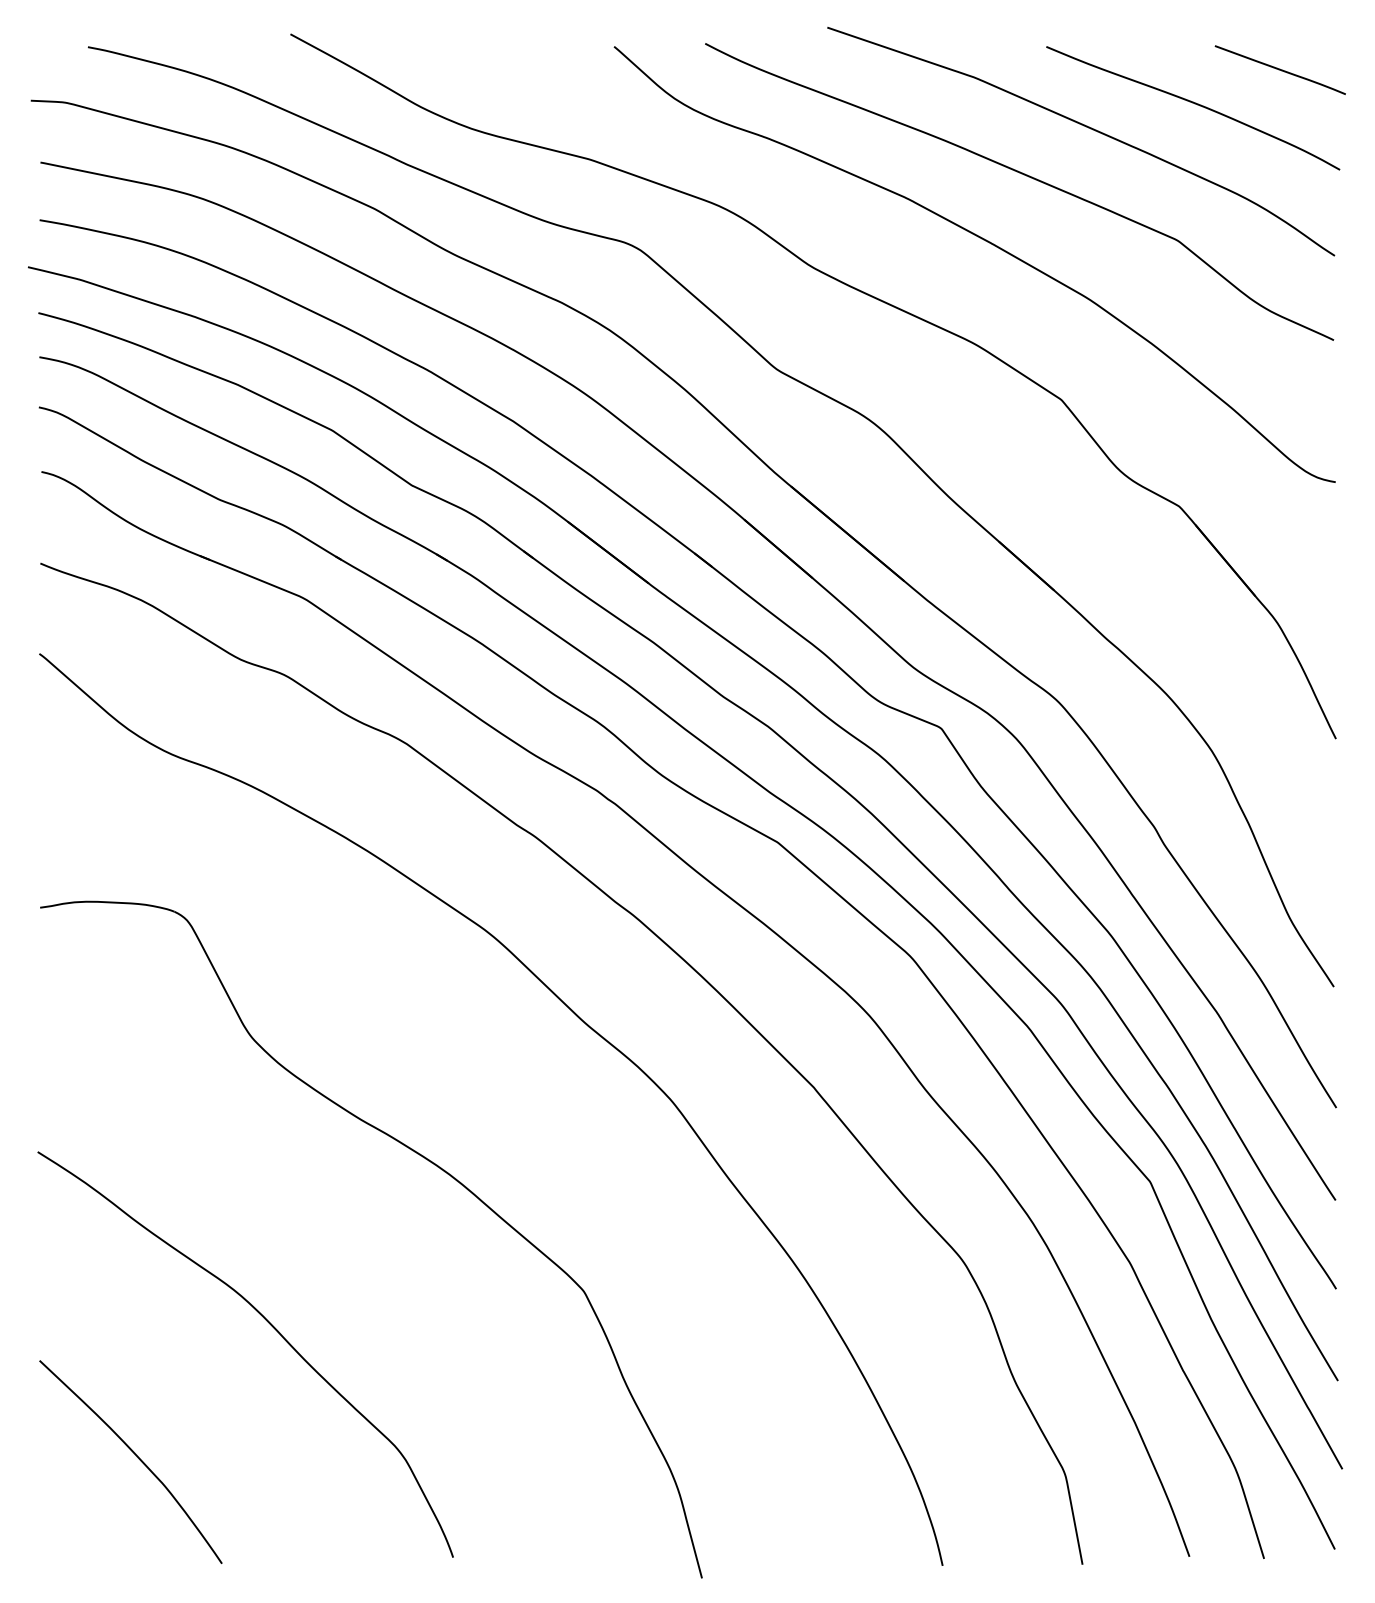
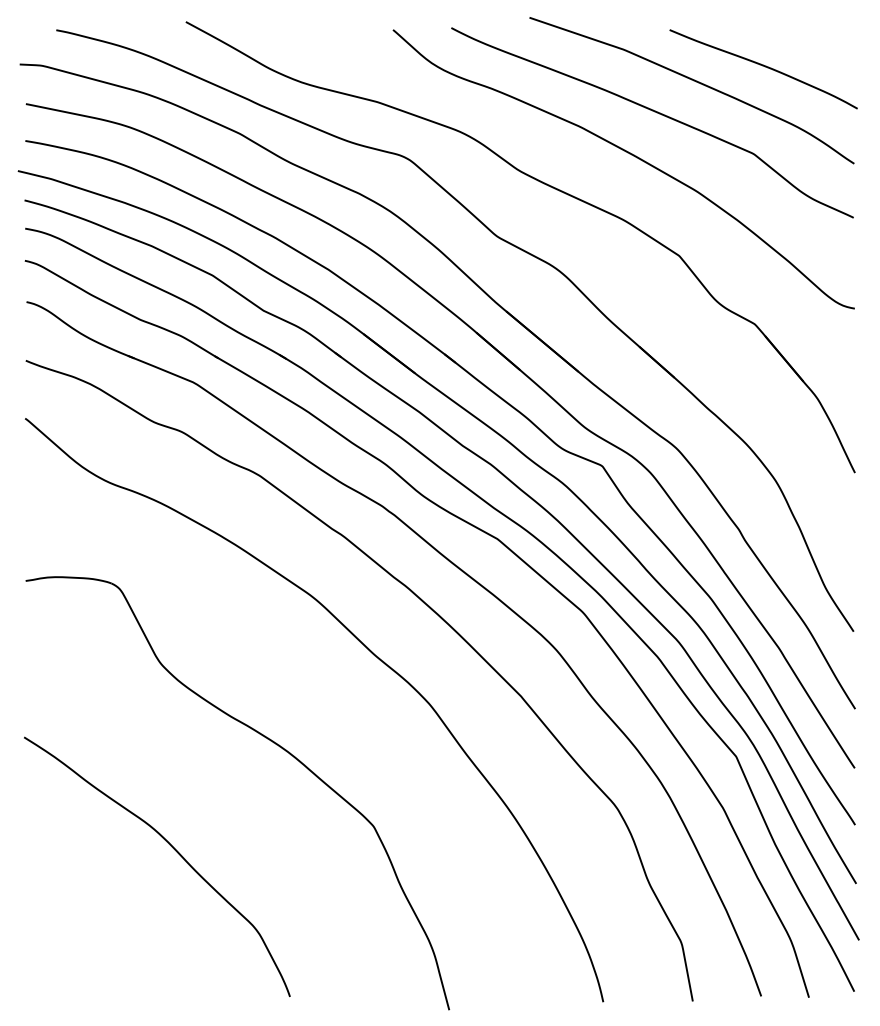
line: (1280, 69) -> (819, 44), removed
curve: (135, 1456) -> (86, 932), removed

